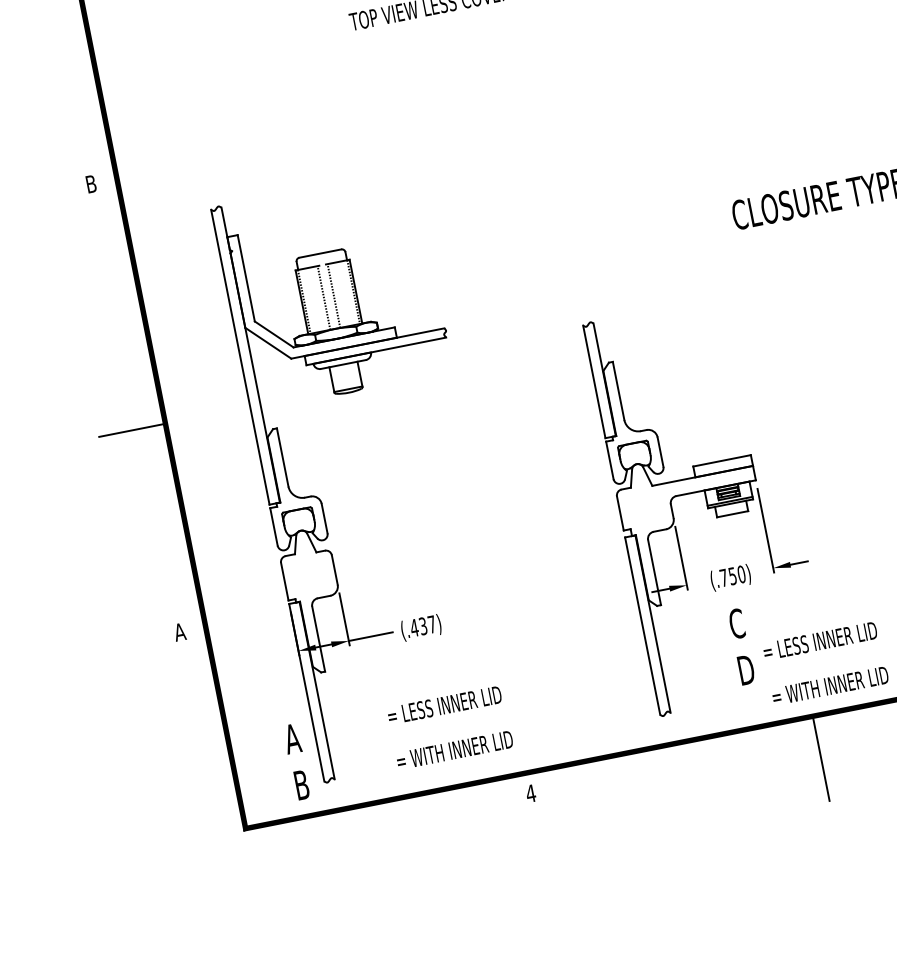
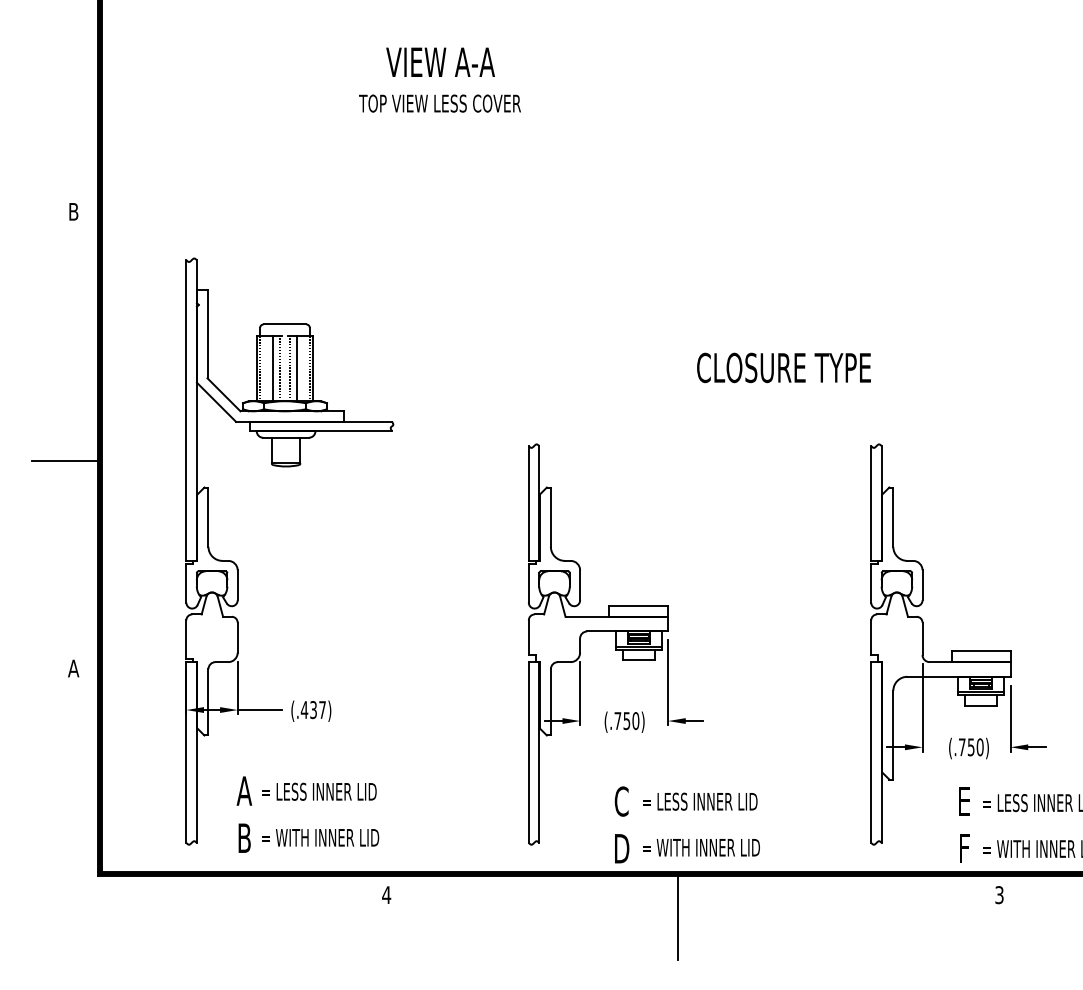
line: (341, 294) -> (297, 368), added
line: (316, 299) -> (272, 368), added
text: (741, 646) -> (621, 824), moved
text: (297, 761) -> (244, 814), moved

